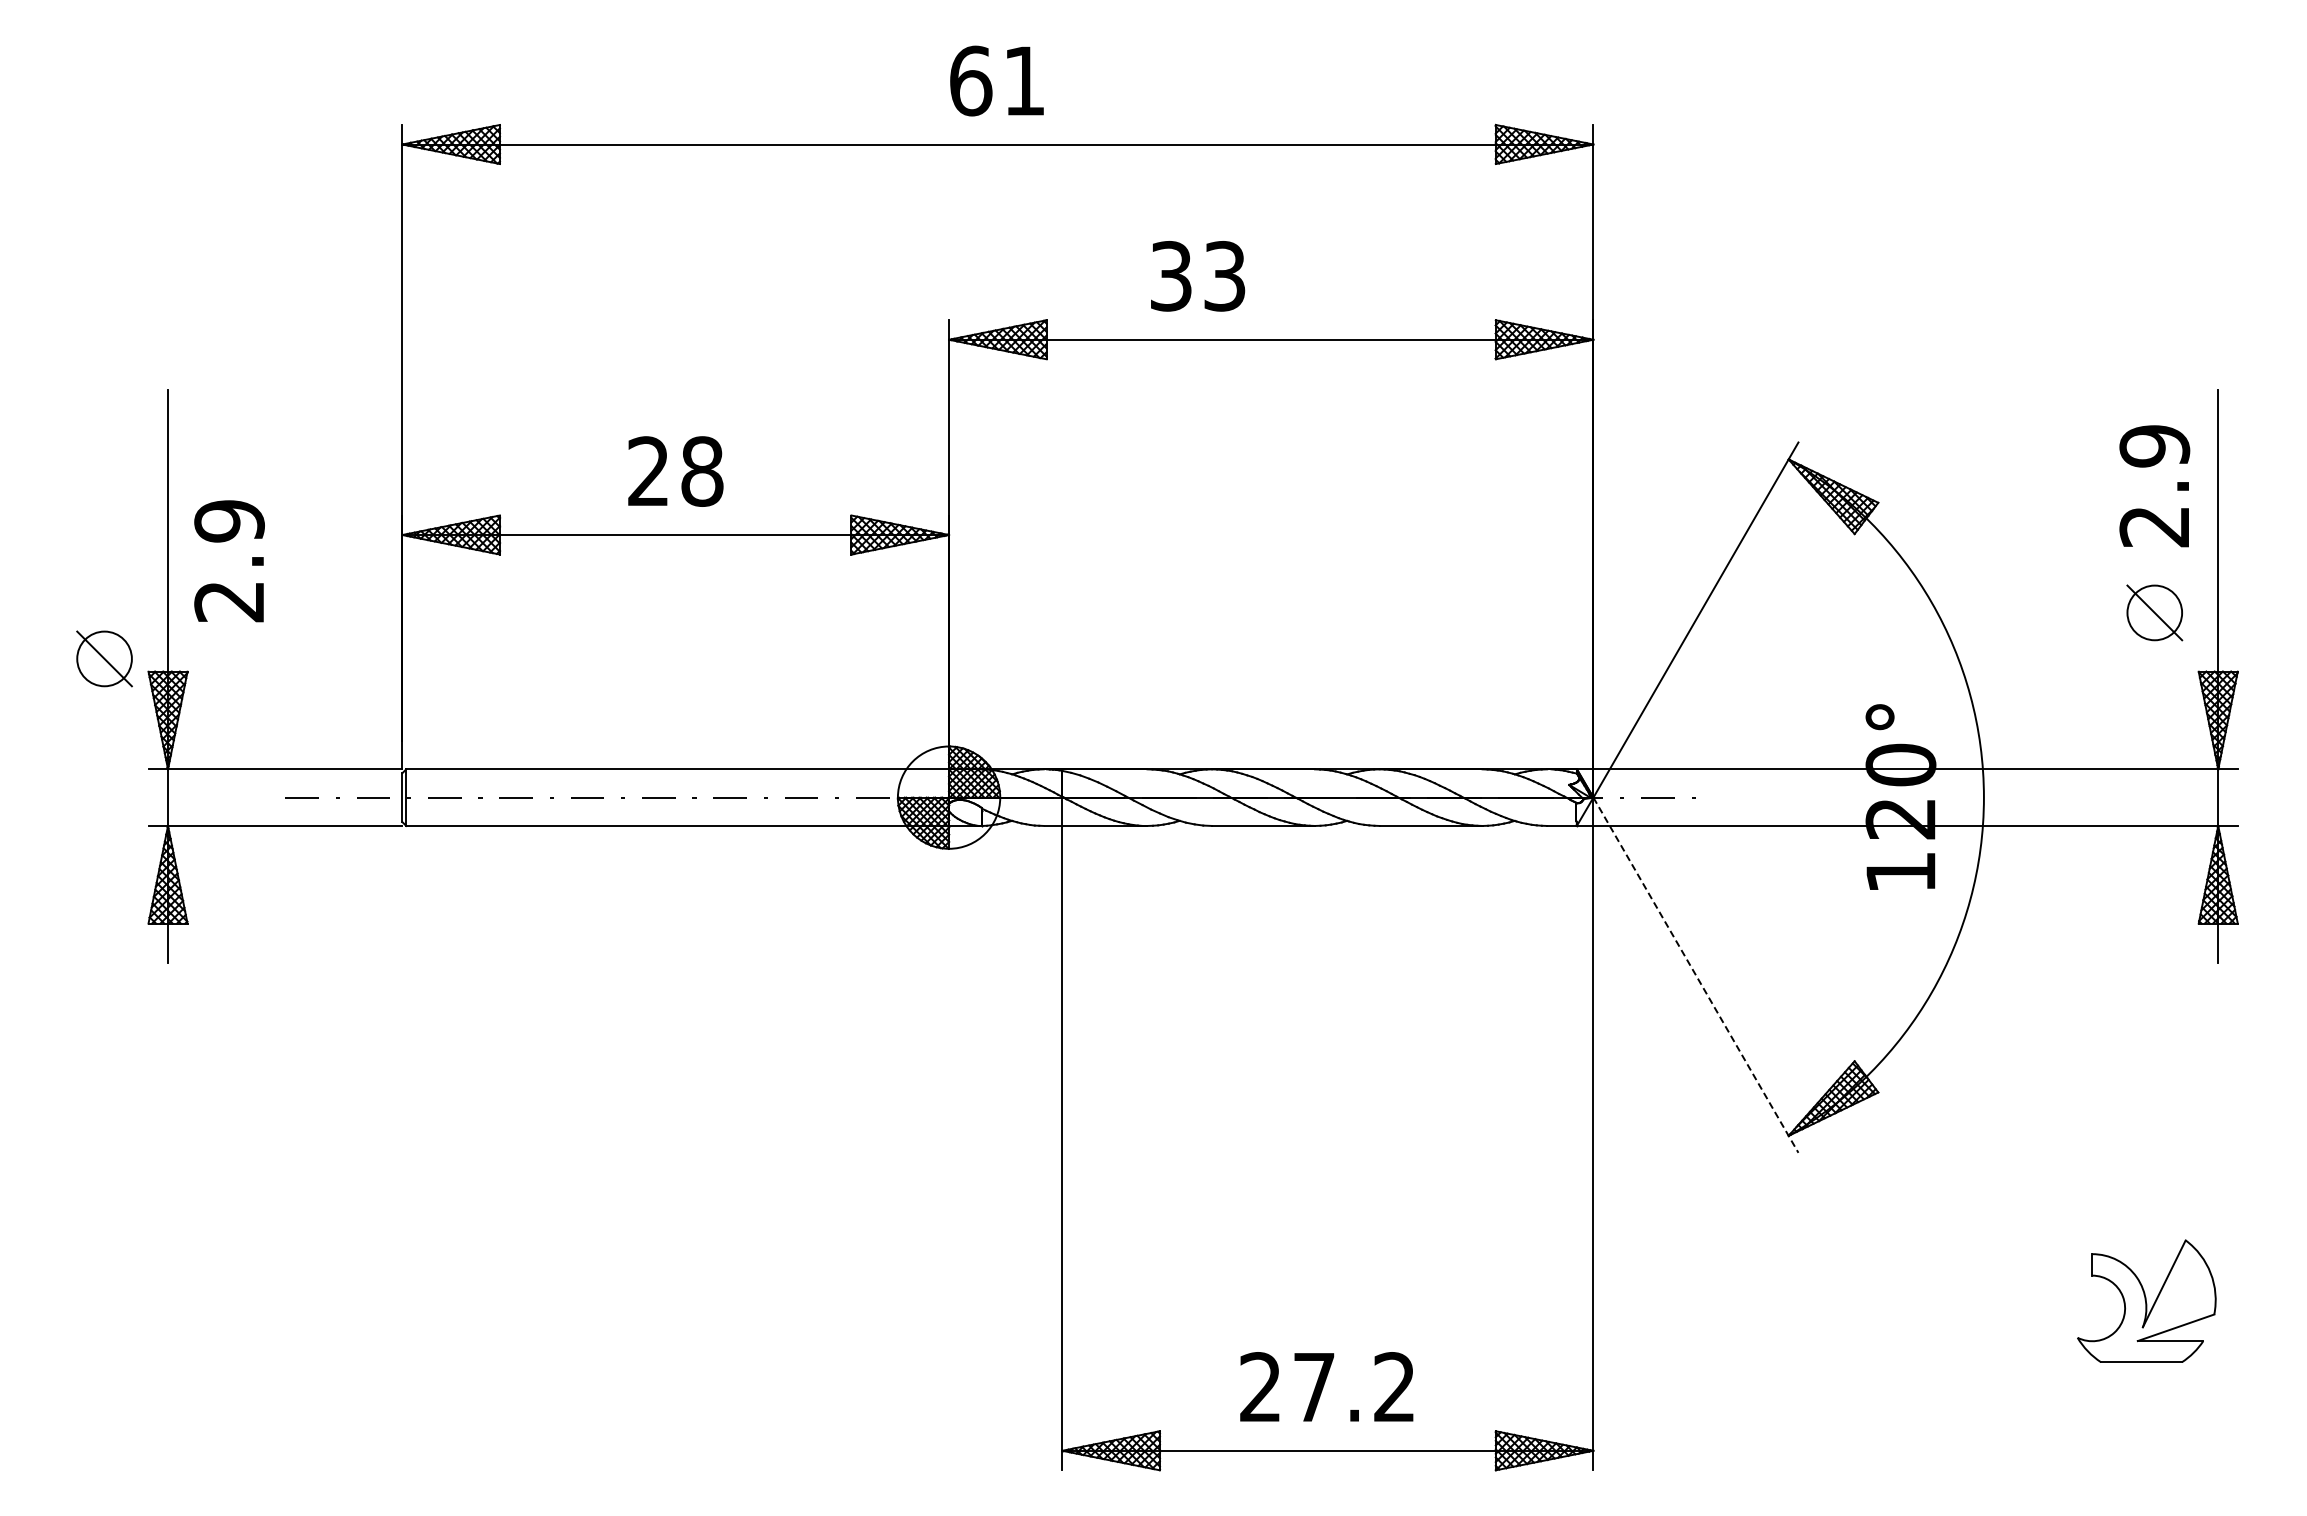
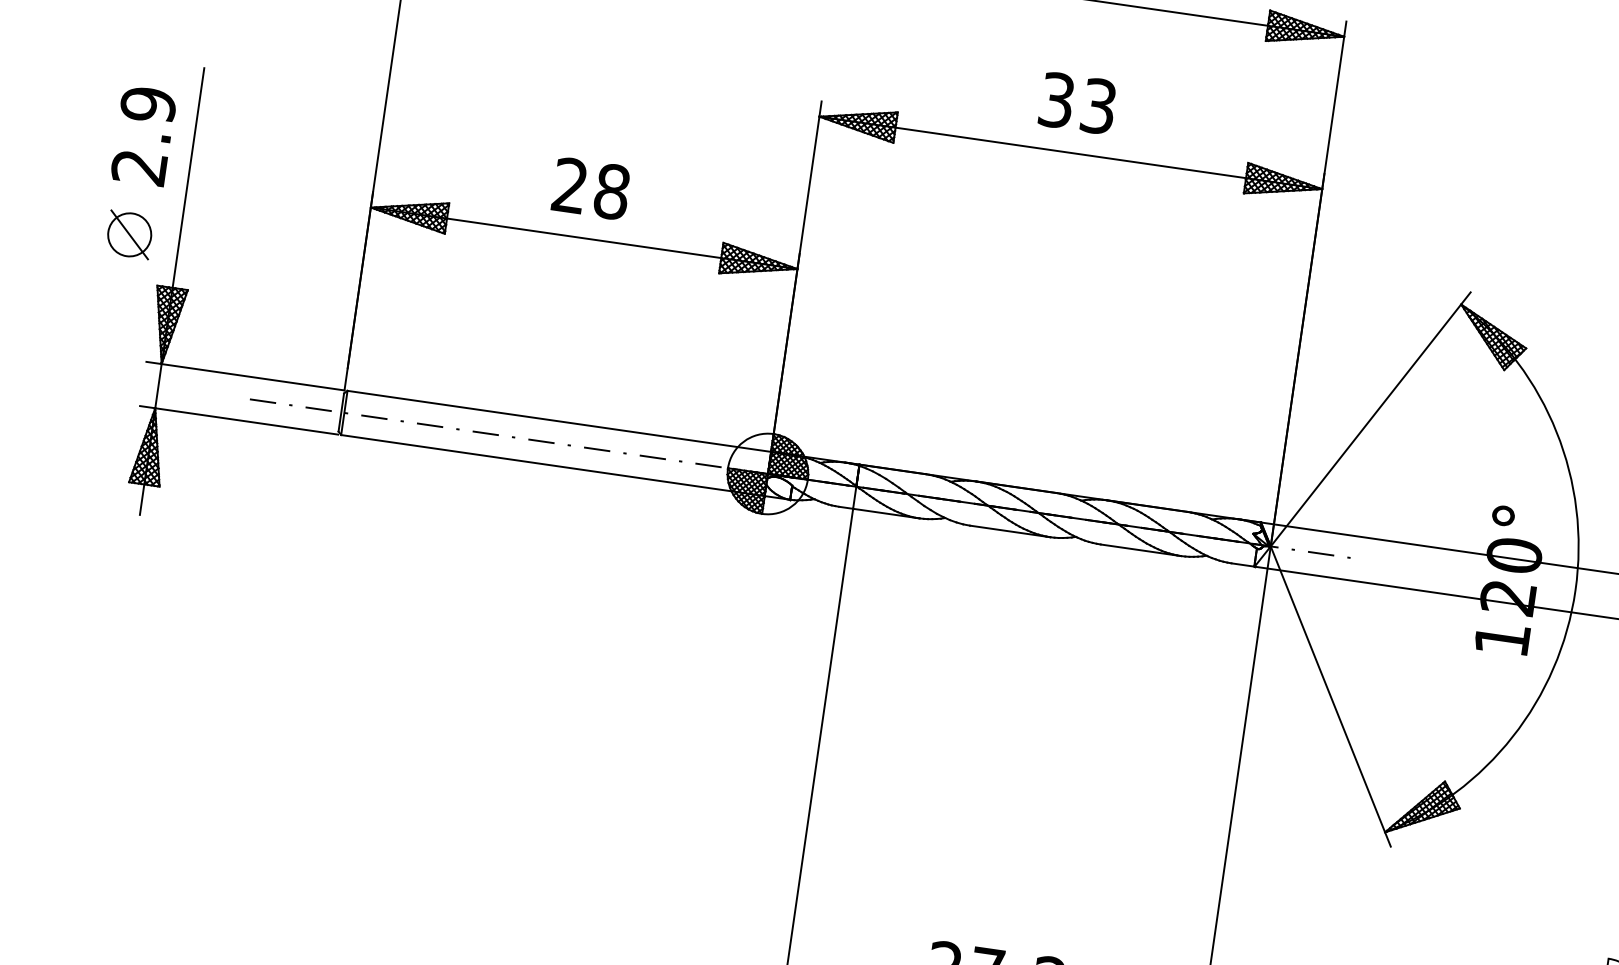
text: (1198, 276) -> (1078, 103), moved
text: (229, 561) -> (143, 136), moved
part: (104, 658) -> (129, 234), moved
line: (1696, 975) -> (1331, 696), dashed -> solid

